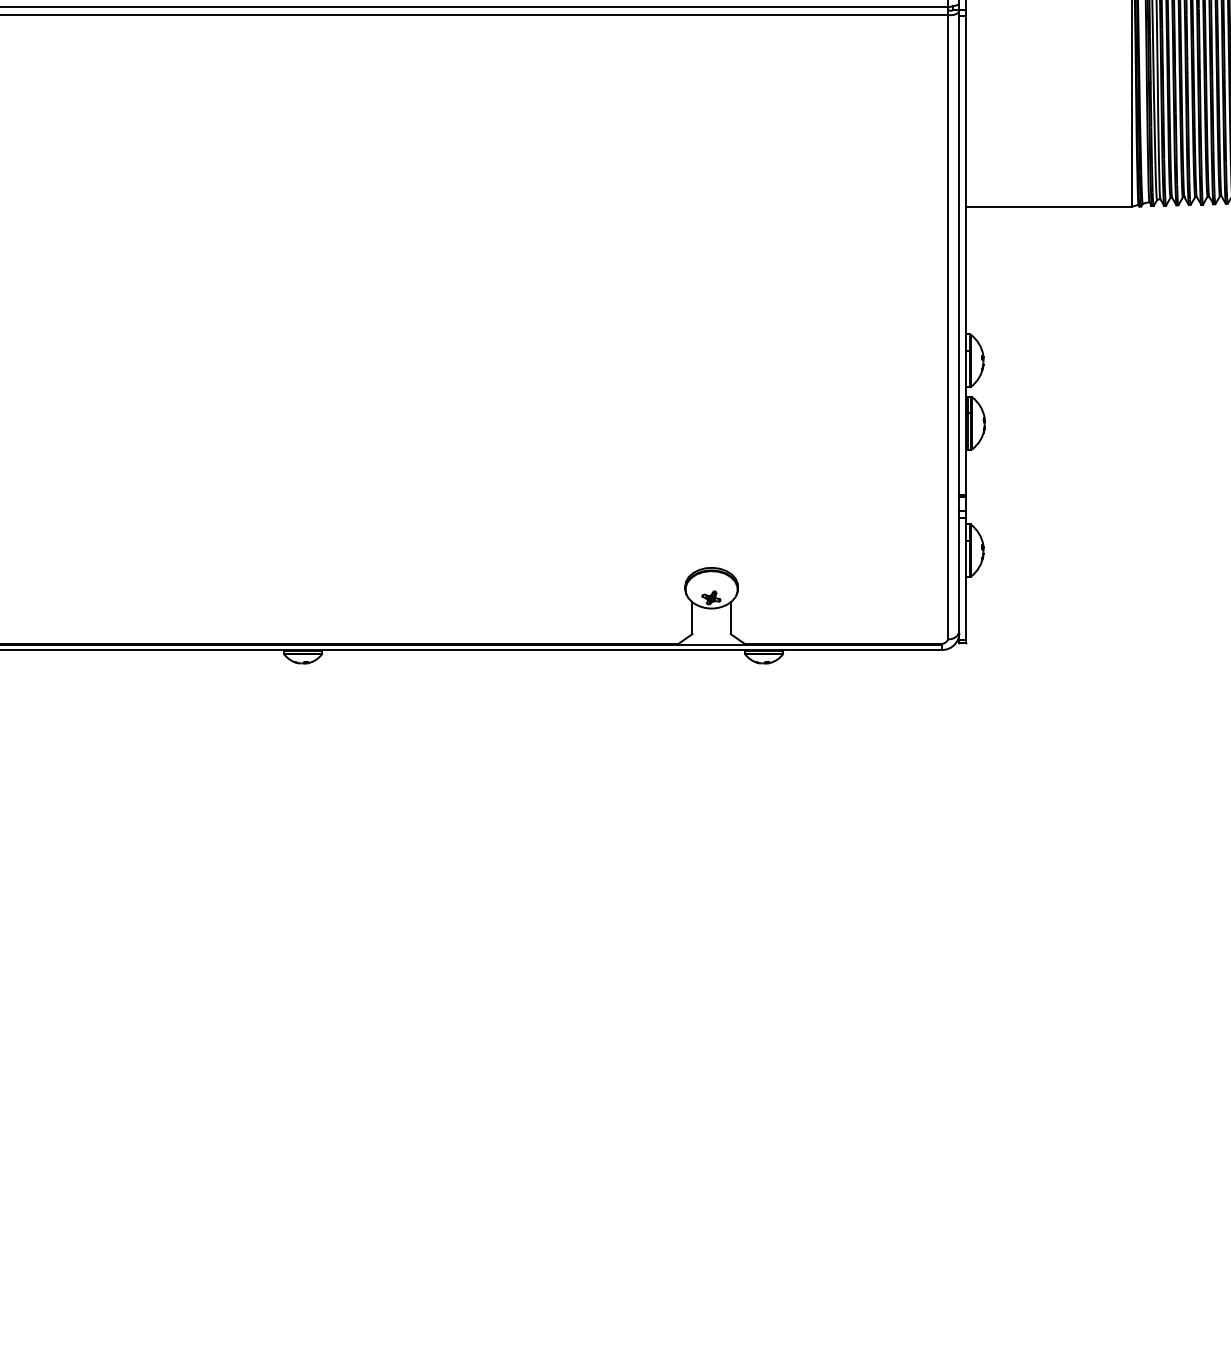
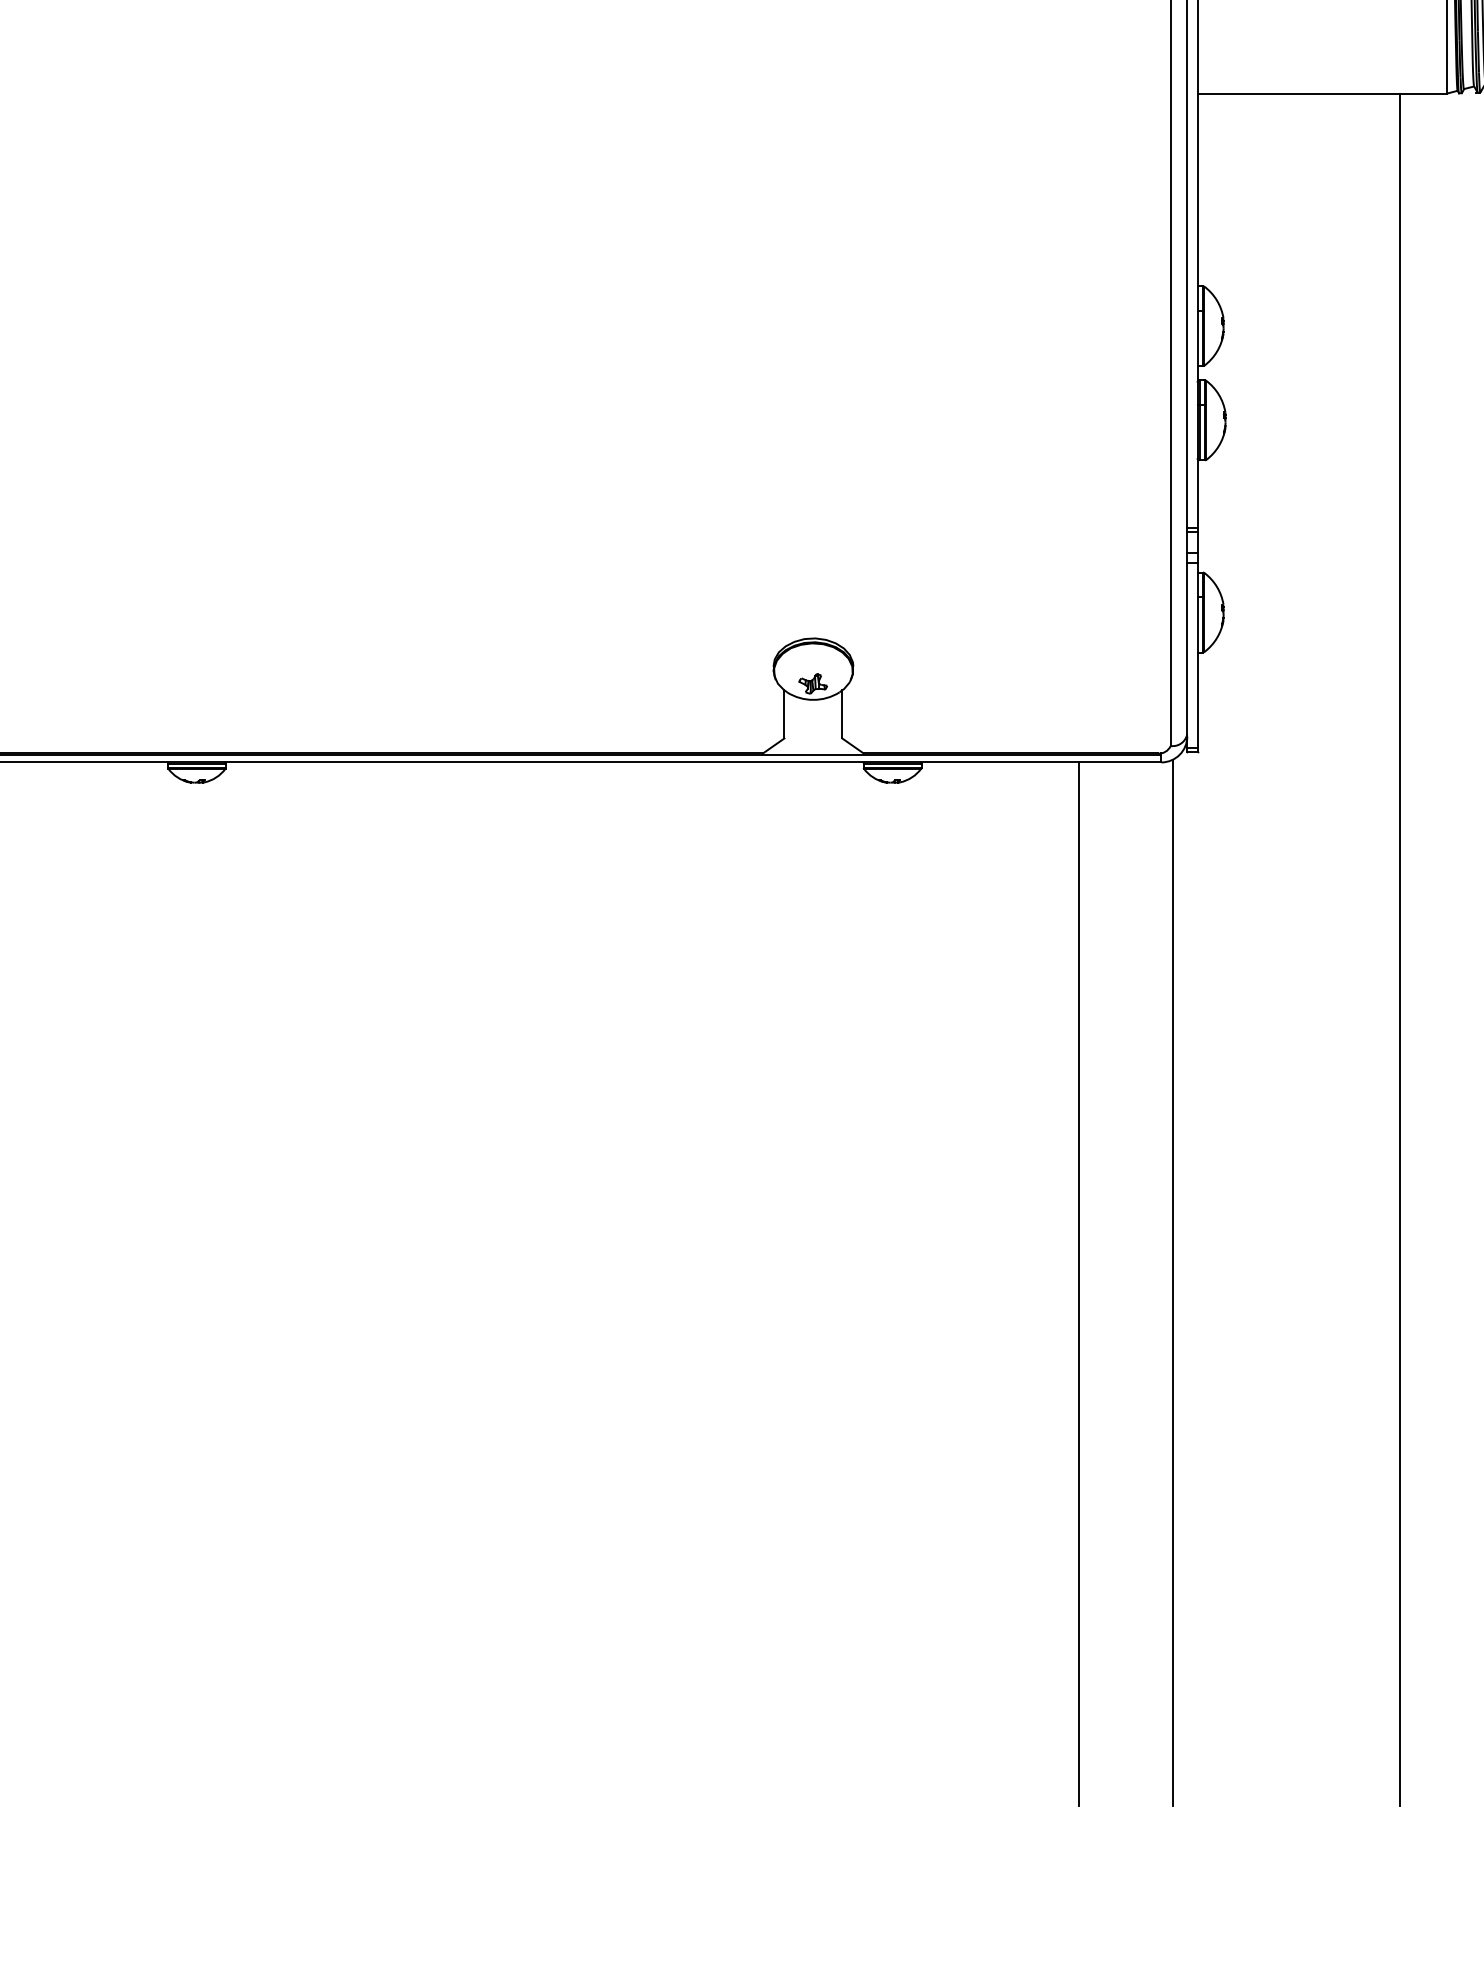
line: (1100, 773) -> (1400, 948), added
line: (949, 994) -> (1172, 1282), added
line: (887, 995) -> (1078, 1283), added

